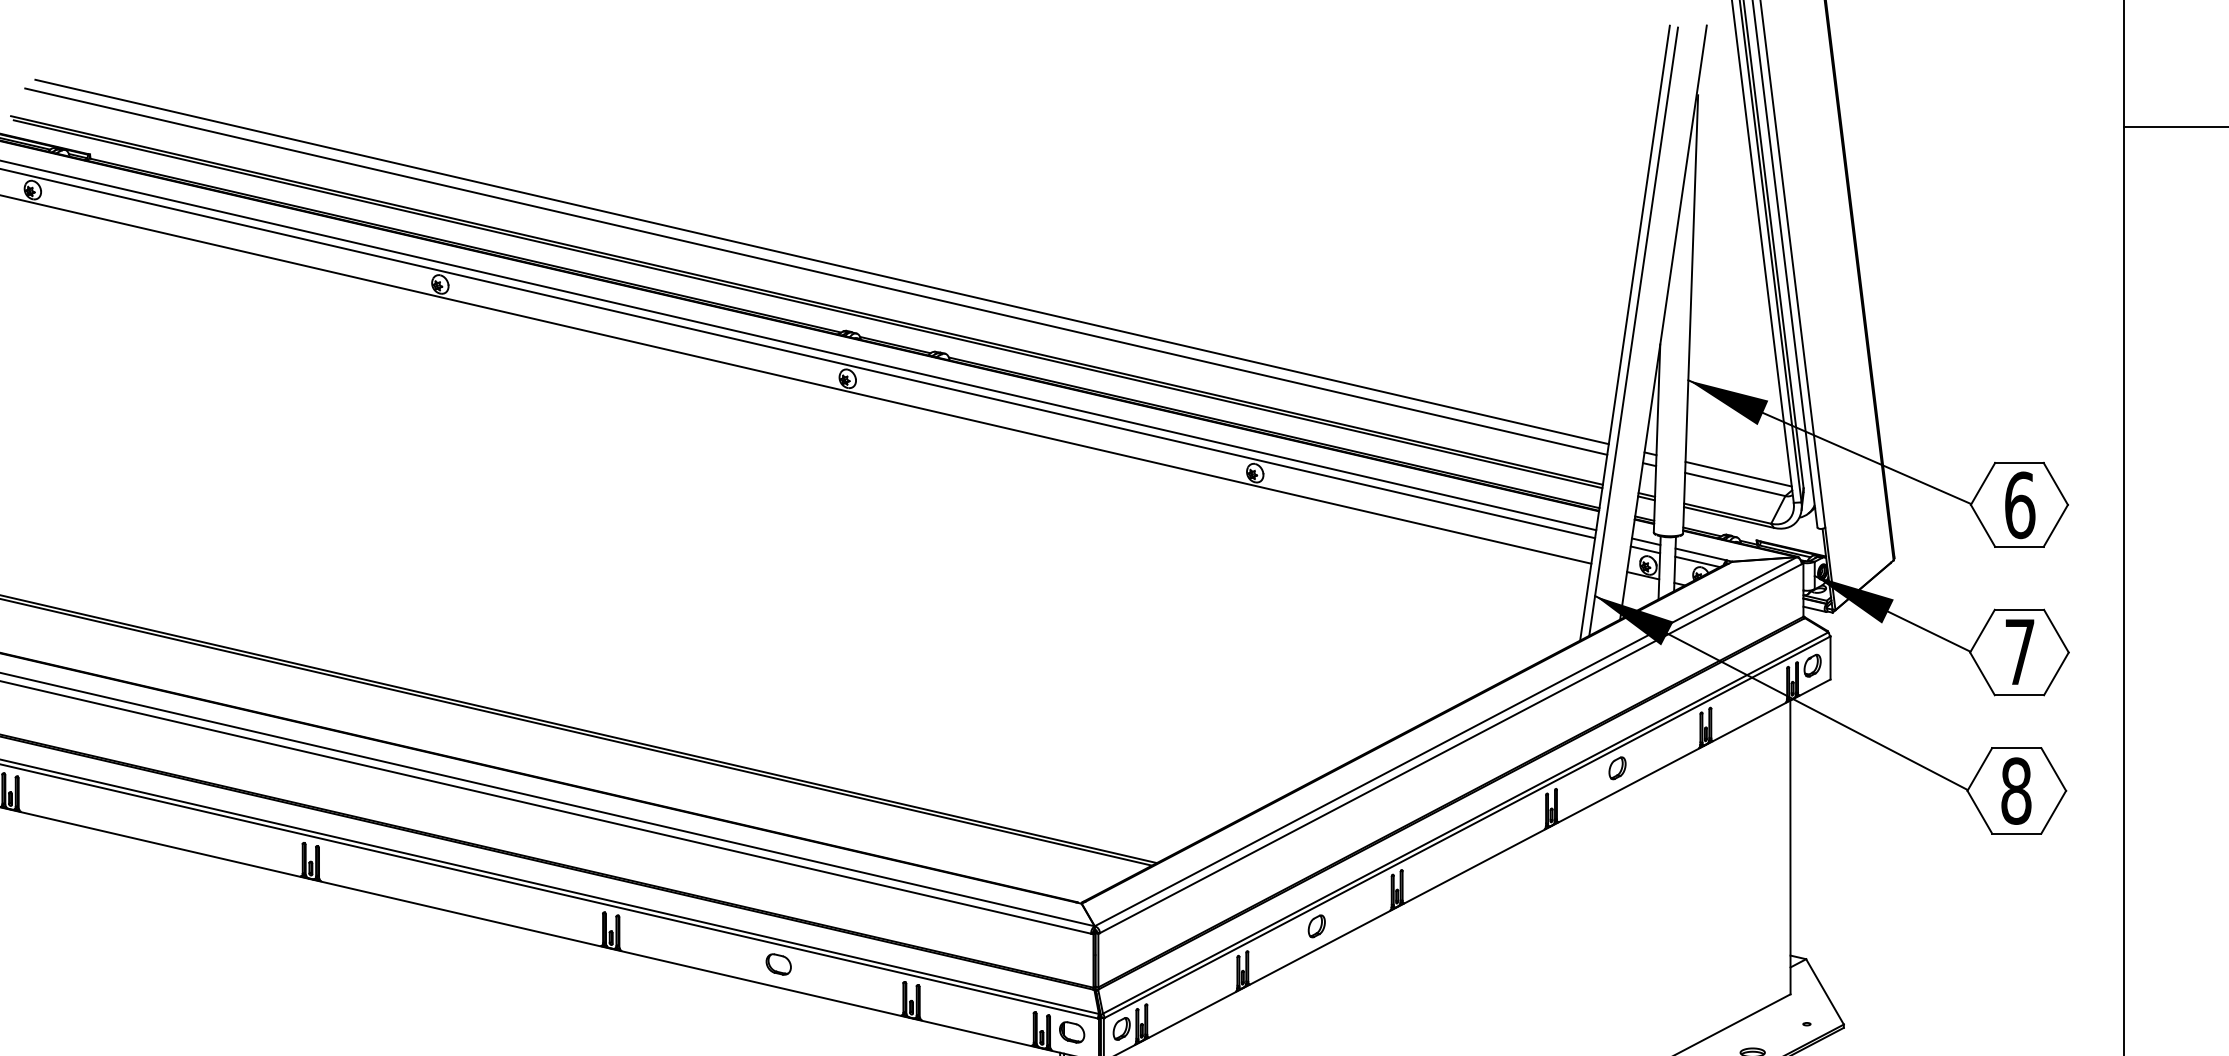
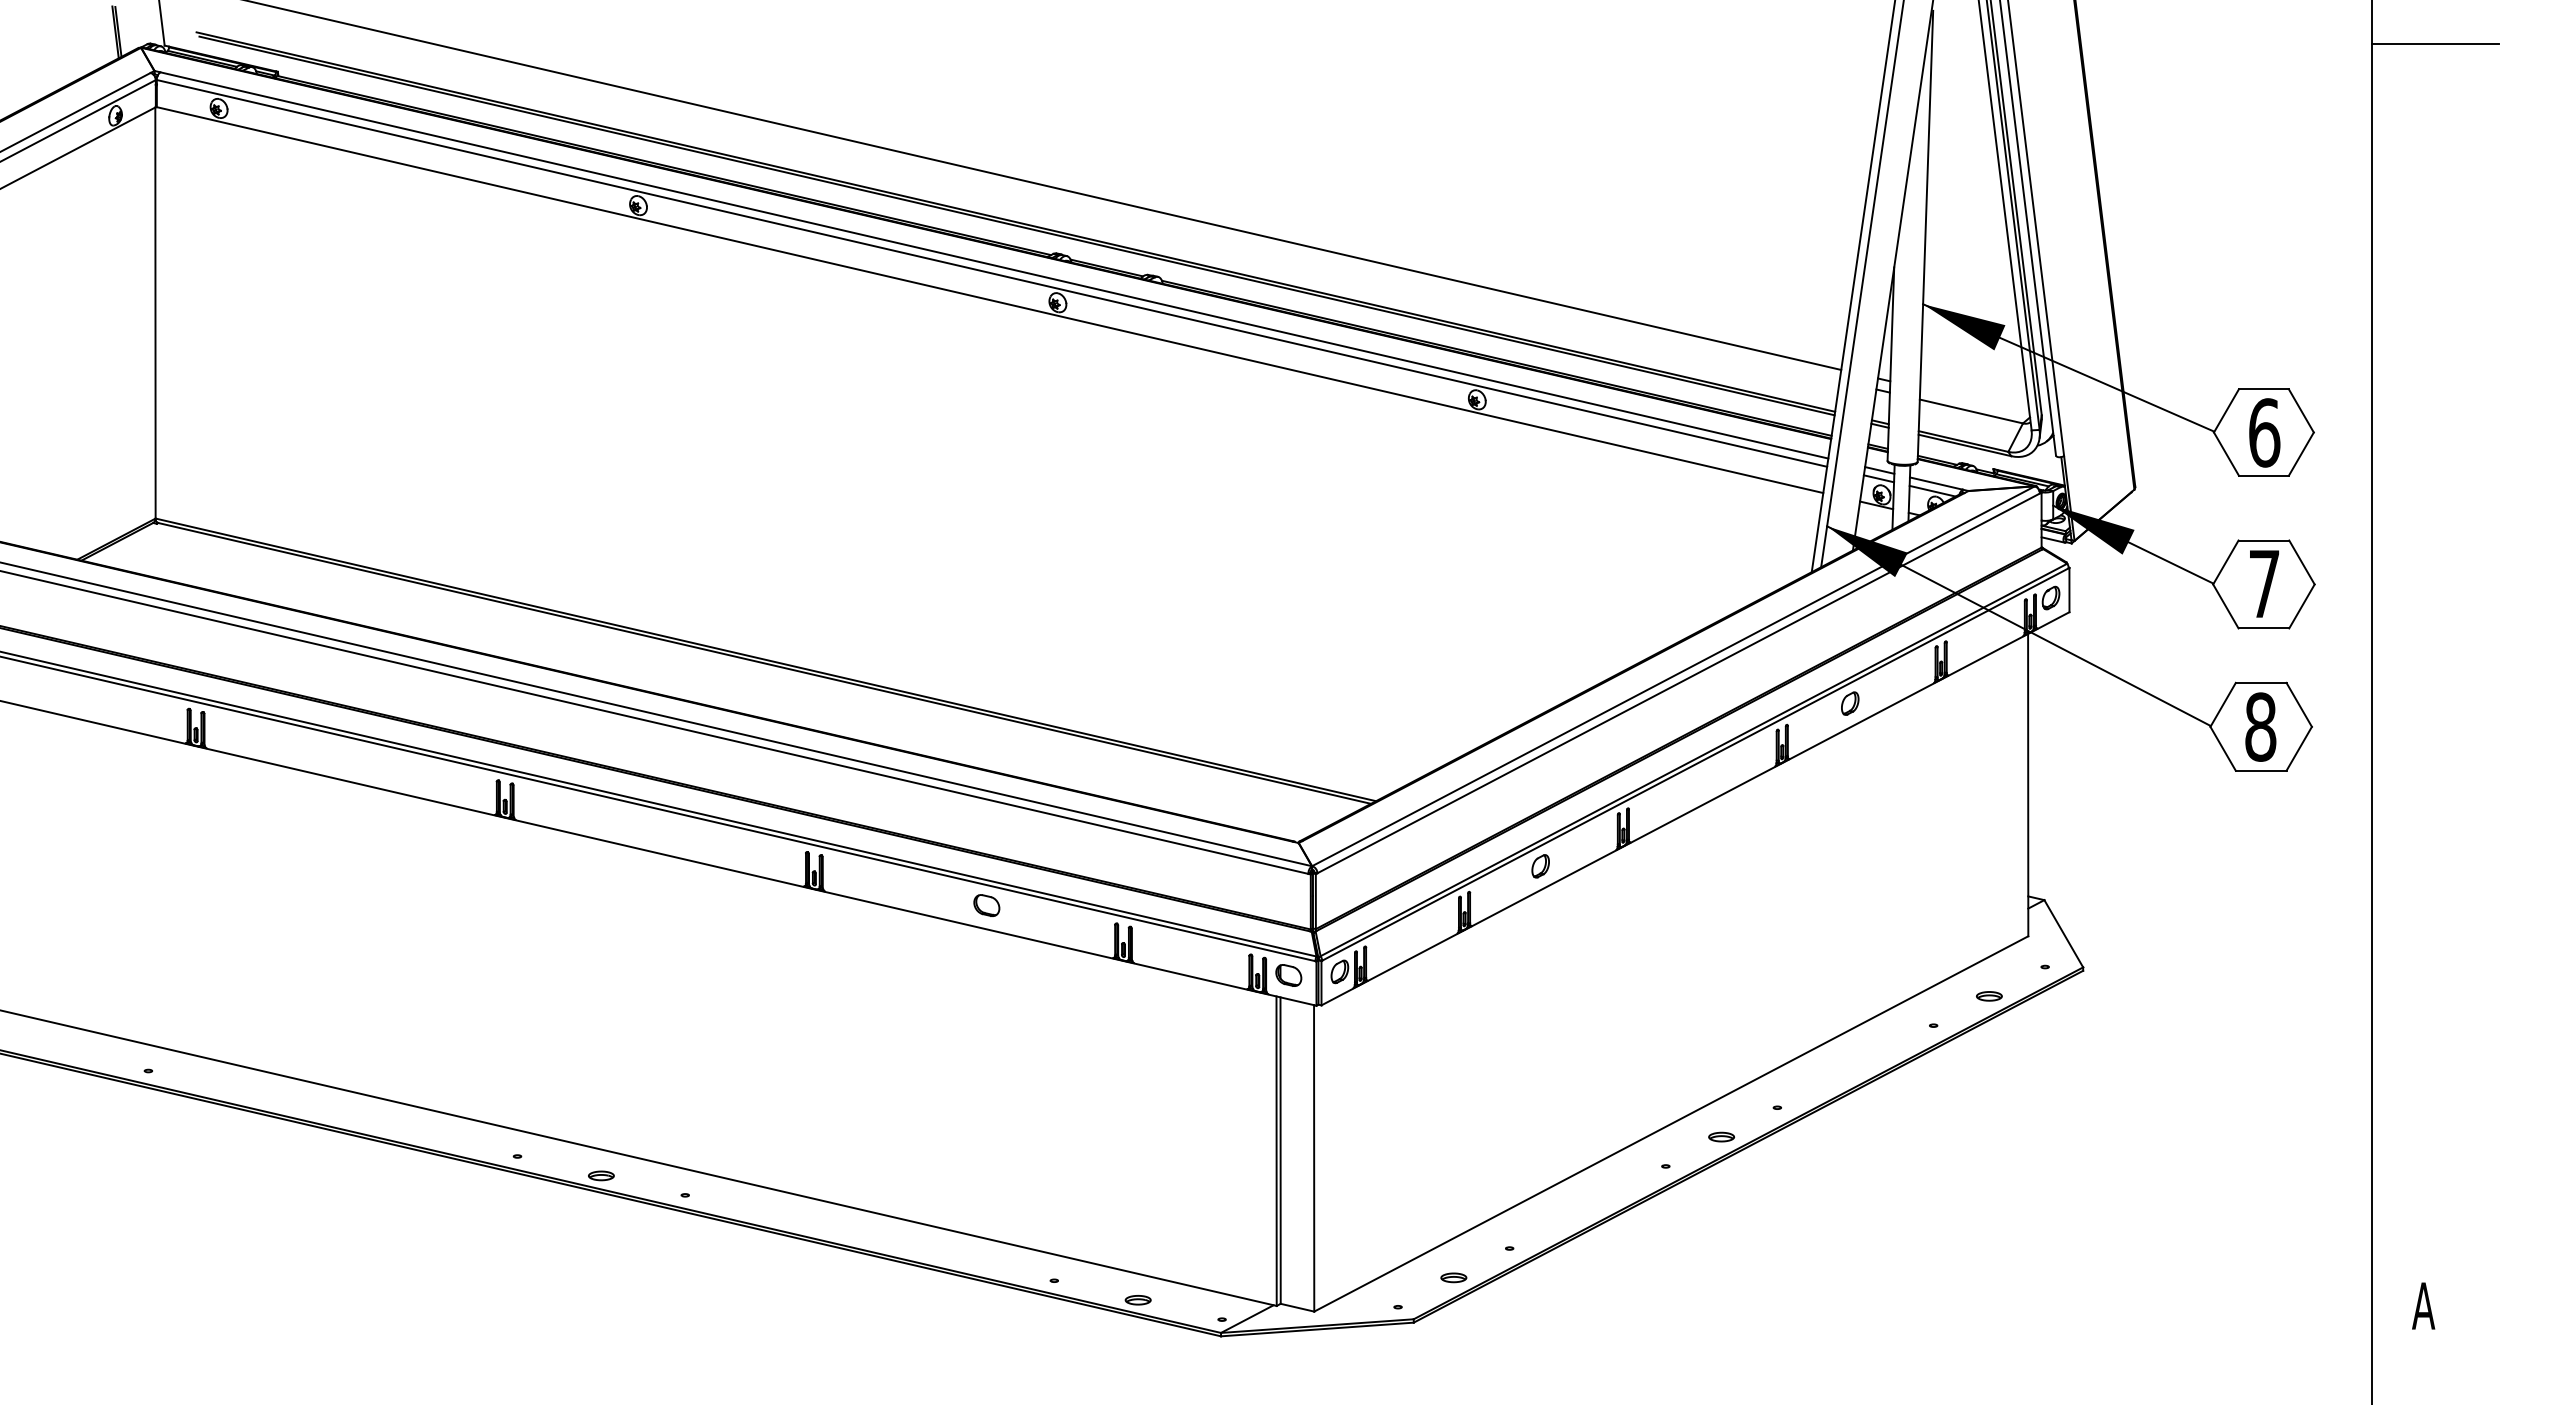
line: (816, 270) -> (1025, 191), removed
line: (1738, 473) -> (1974, 400), removed

